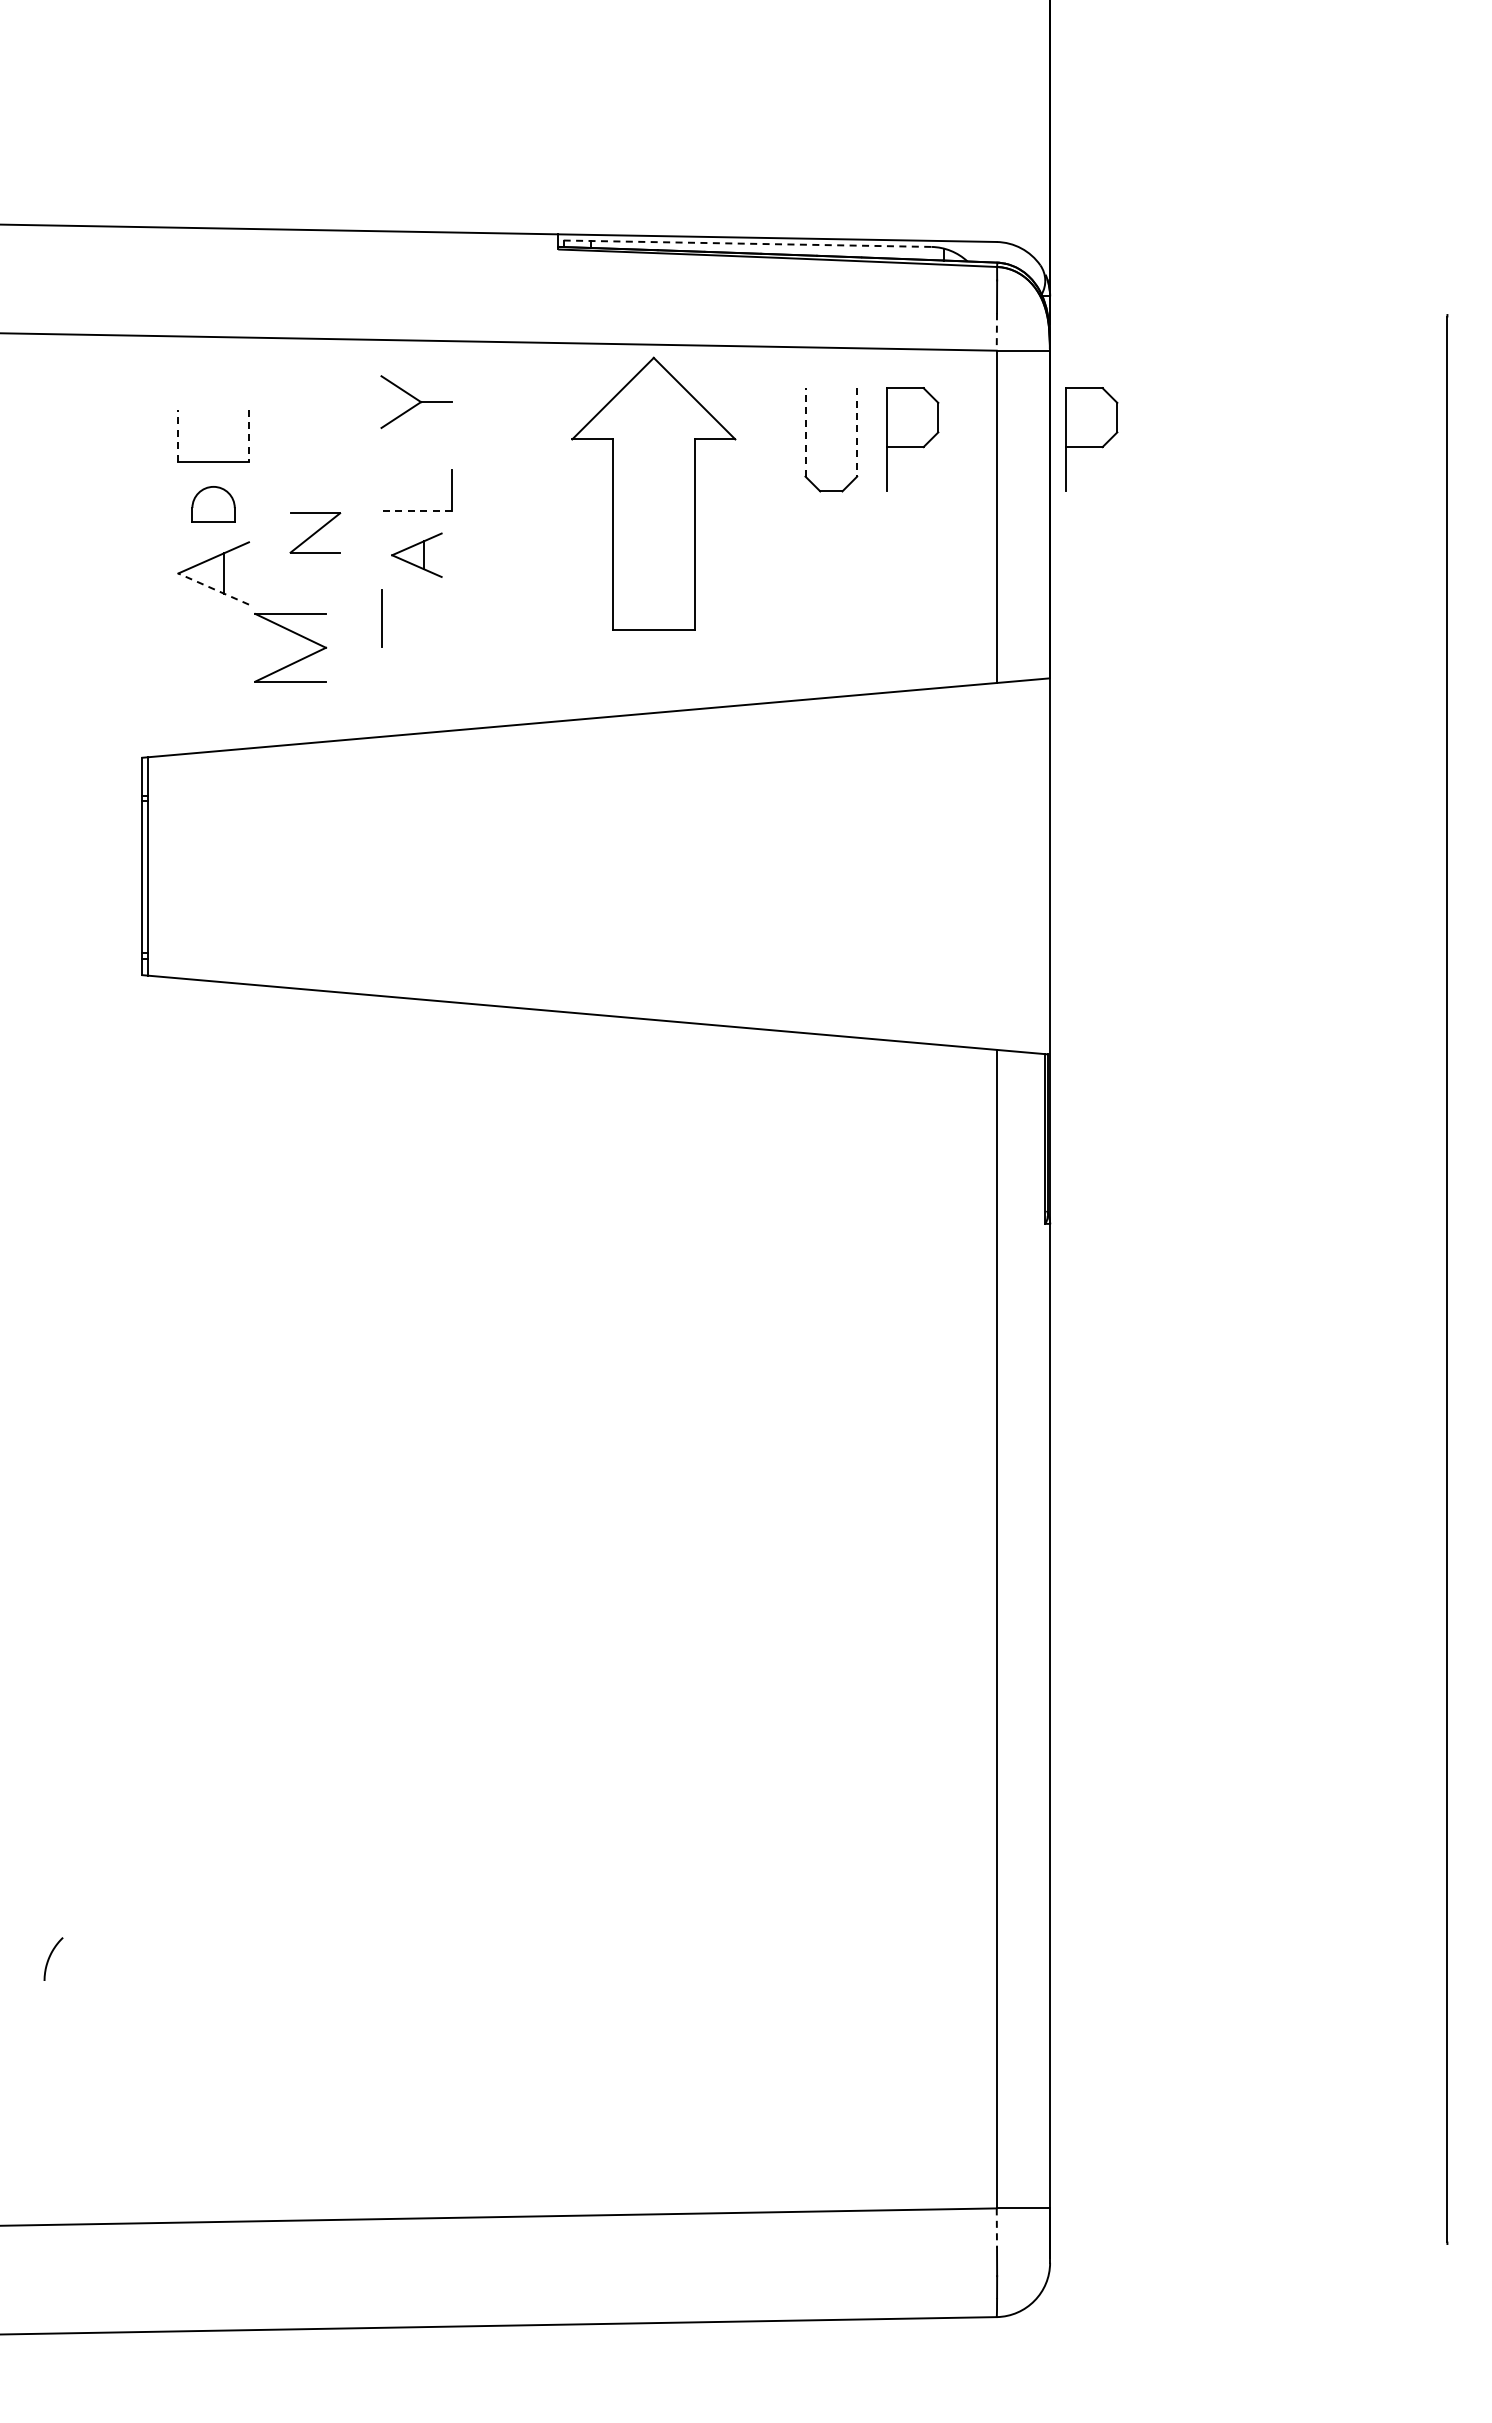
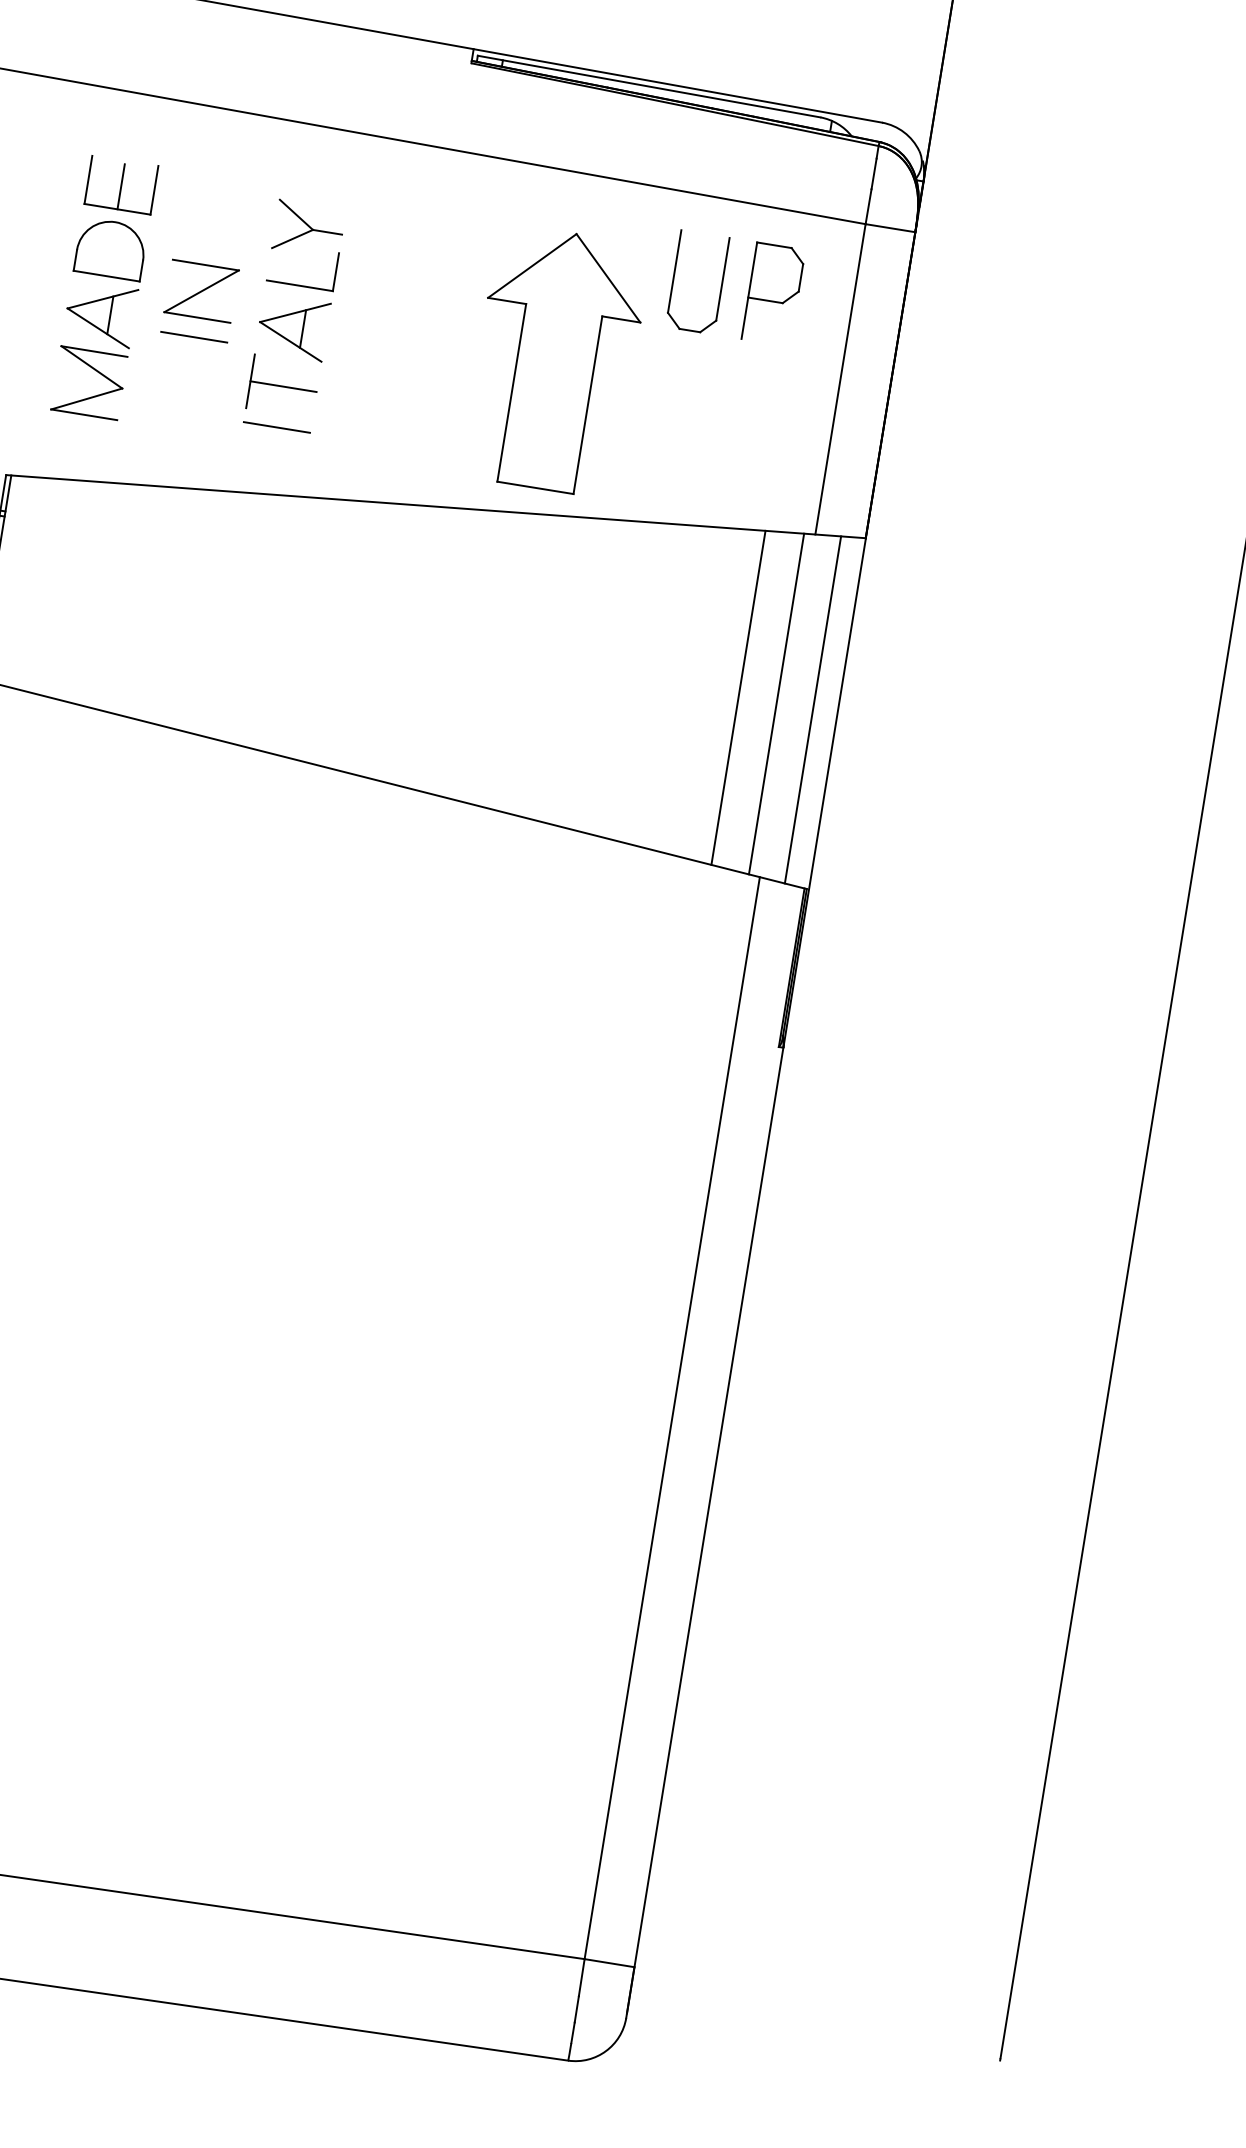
line: (747, 243) -> (649, 86), dashed -> solid
line: (996, 331) -> (868, 206), dashed -> solid
part: (416, 401) -> (308, 228), moved
line: (805, 431) -> (674, 270), dashed -> solid
line: (857, 432) -> (723, 279), dashed -> solid
line: (178, 435) -> (88, 179), dashed -> solid
line: (249, 436) -> (154, 191), dashed -> solid
line: (213, 437) -> (121, 186), added
part: (1091, 439) -> (940, 321), removed
part: (653, 493) -> (555, 360), moved
part: (213, 503) -> (111, 248), size x1.67
line: (416, 510) -> (299, 285), dashed -> solid
part: (315, 532) -> (201, 290), size x1.43
part: (416, 555) -> (292, 327), size x1.43
line: (314, 582) -> (193, 337), added
line: (213, 589) -> (98, 328), dashed -> solid
line: (416, 618) -> (283, 386), added
part: (297, 635) -> (97, 372), moved
line: (416, 662) -> (276, 427), added
line: (944, 866) -> (738, 697), added
line: (984, 866) -> (776, 704), added
line: (1023, 866) -> (812, 709), added
line: (996, 2228) -> (581, 1977), dashed -> solid

